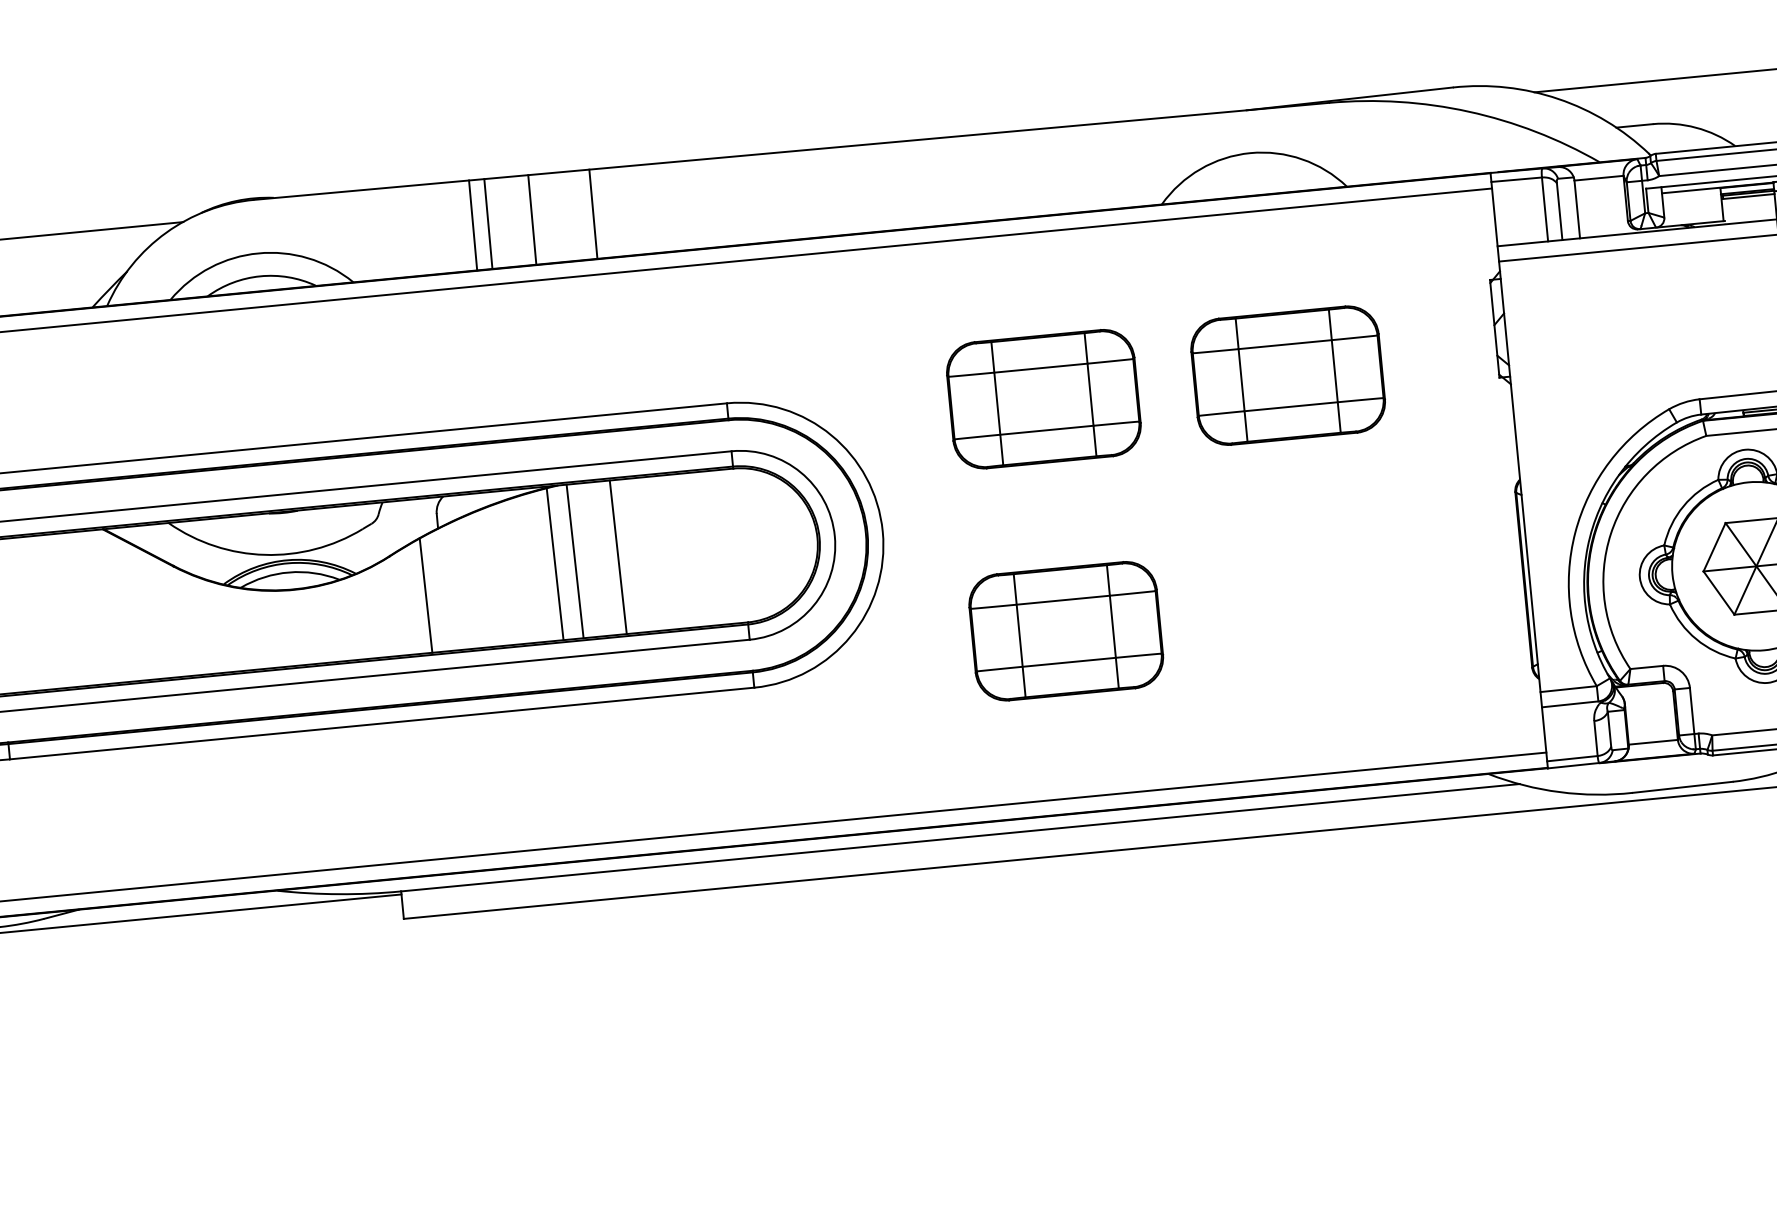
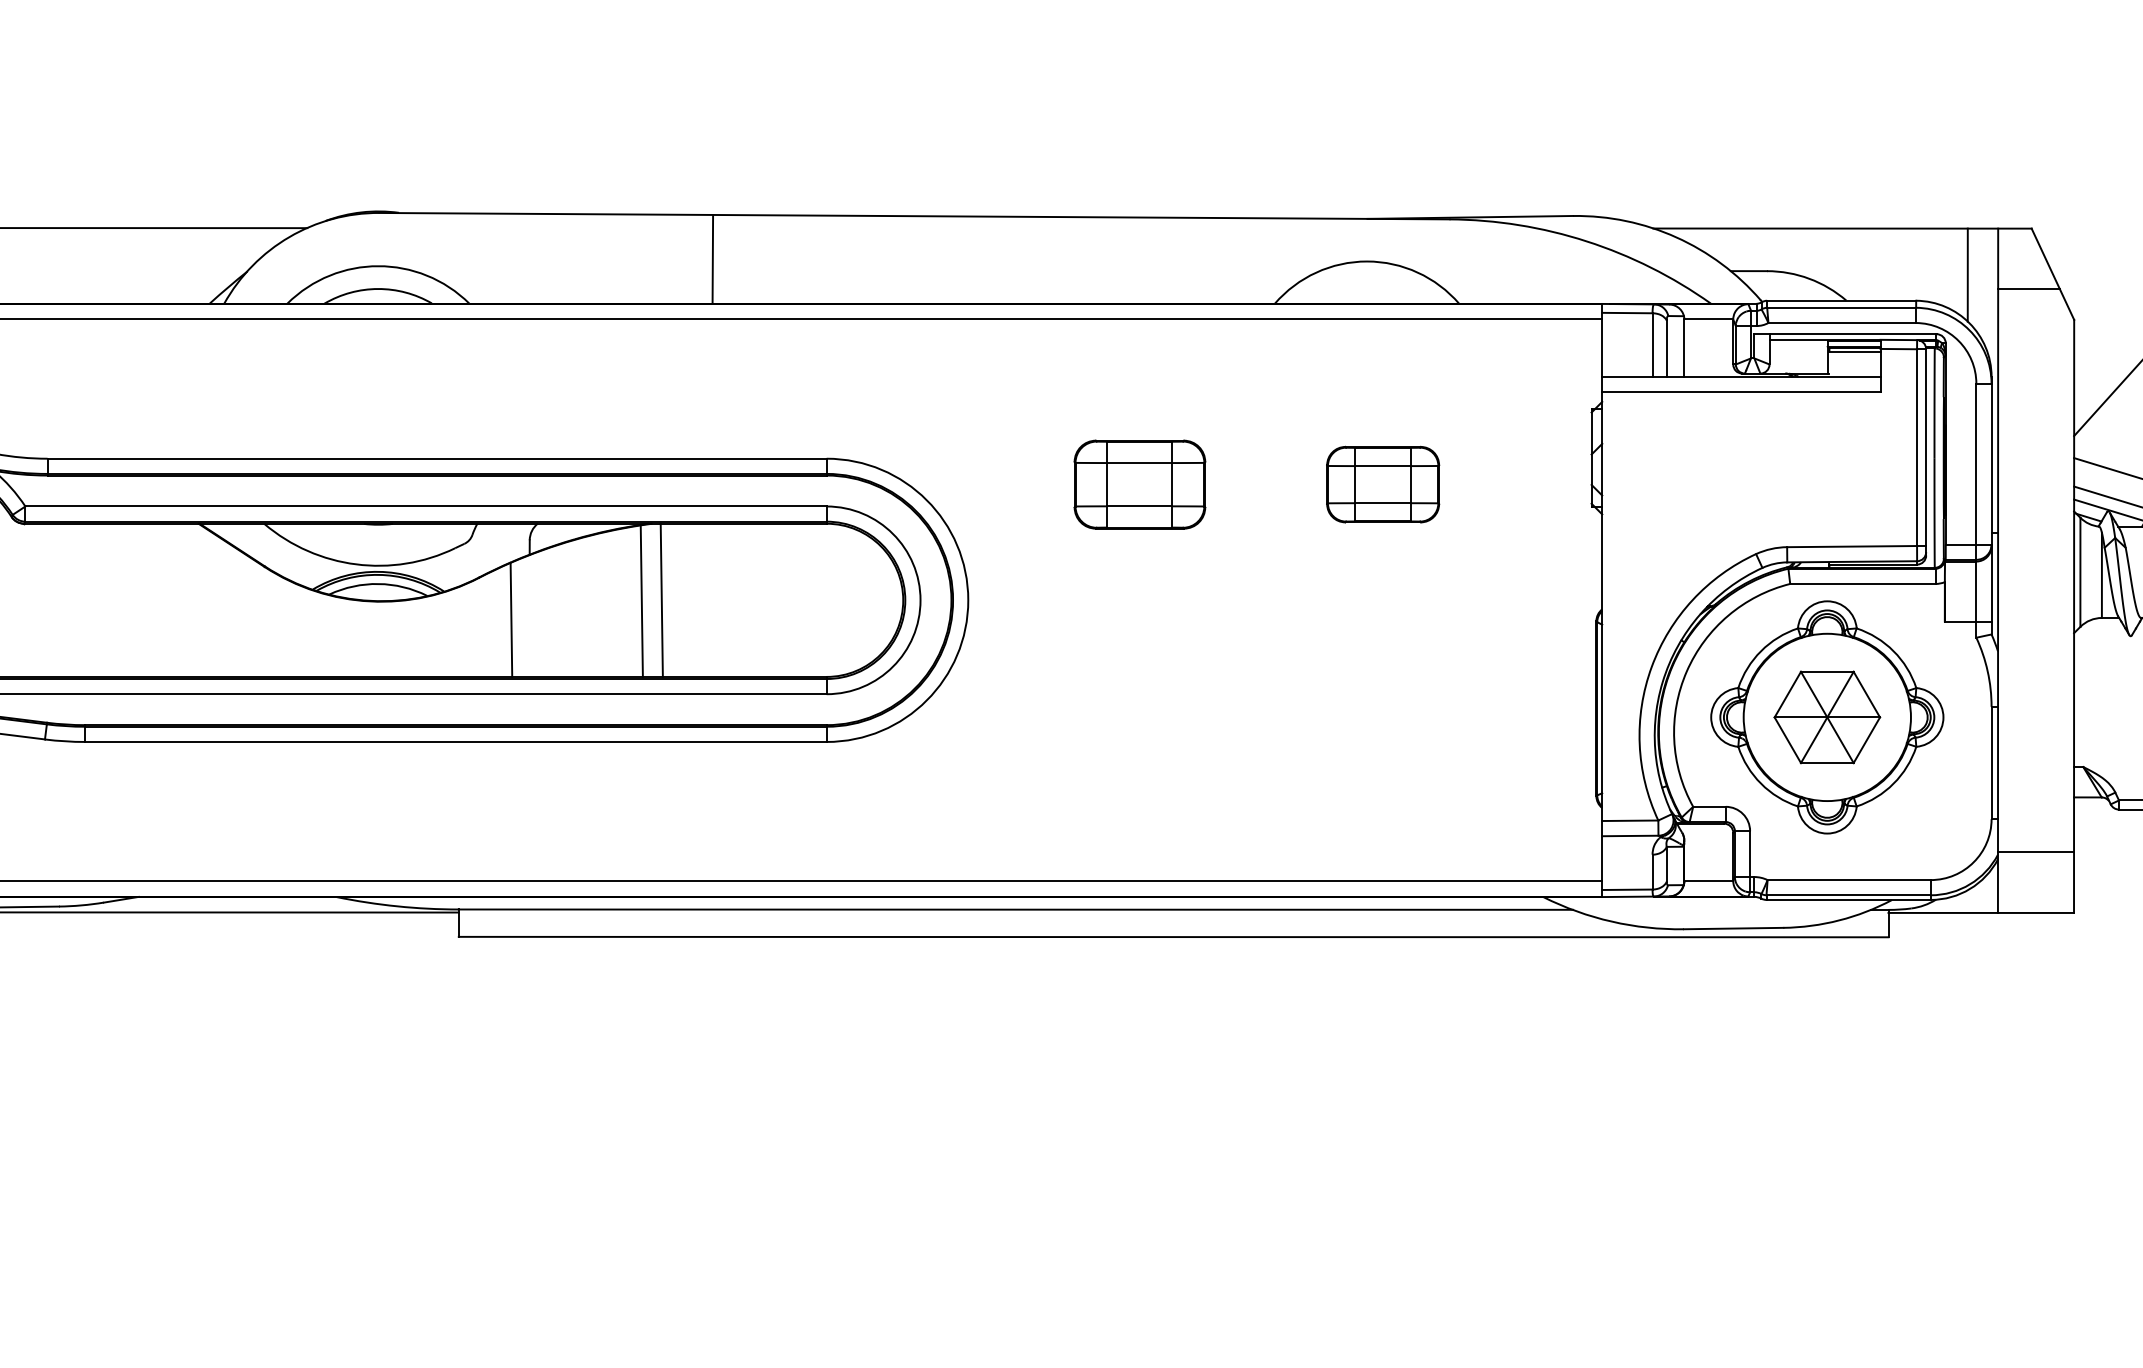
line: (531, 219) -> (651, 258), removed
line: (488, 223) -> (608, 258), removed
line: (472, 224) -> (592, 258), removed
part: (1287, 375) -> (1382, 484), size x0.6
part: (1043, 398) -> (1139, 484), size x0.7
line: (617, 556) -> (704, 599), removed
part: (1065, 630) -> (1139, 715), removed

